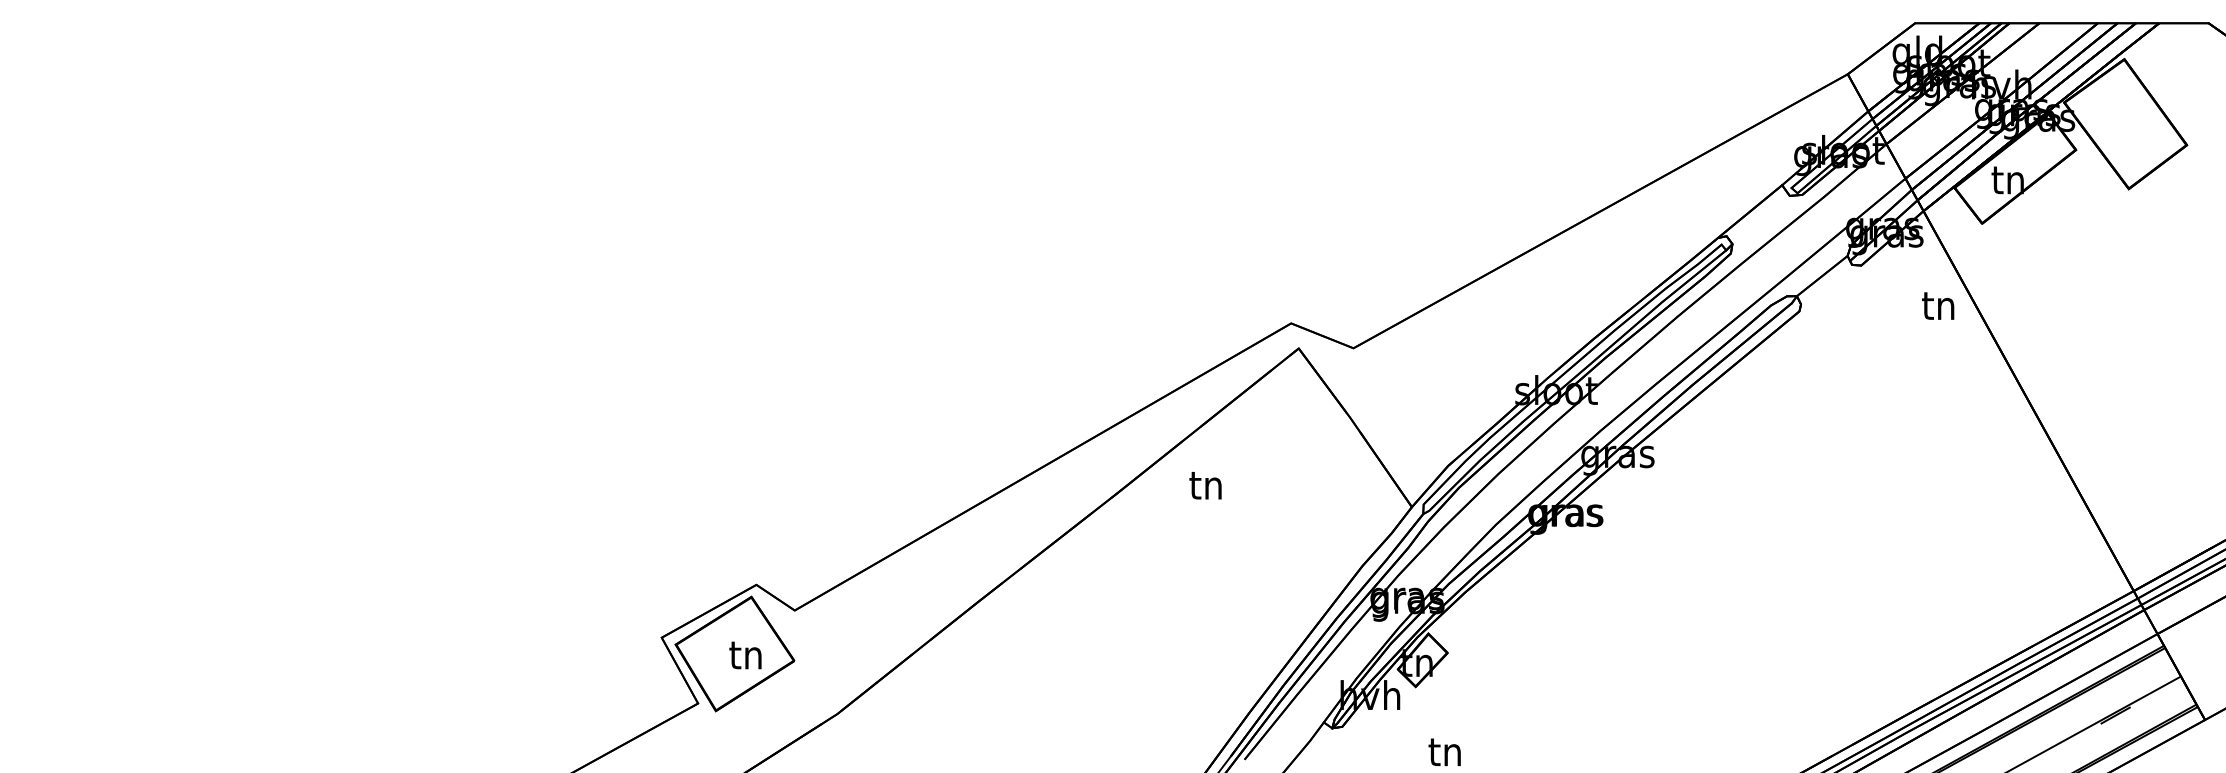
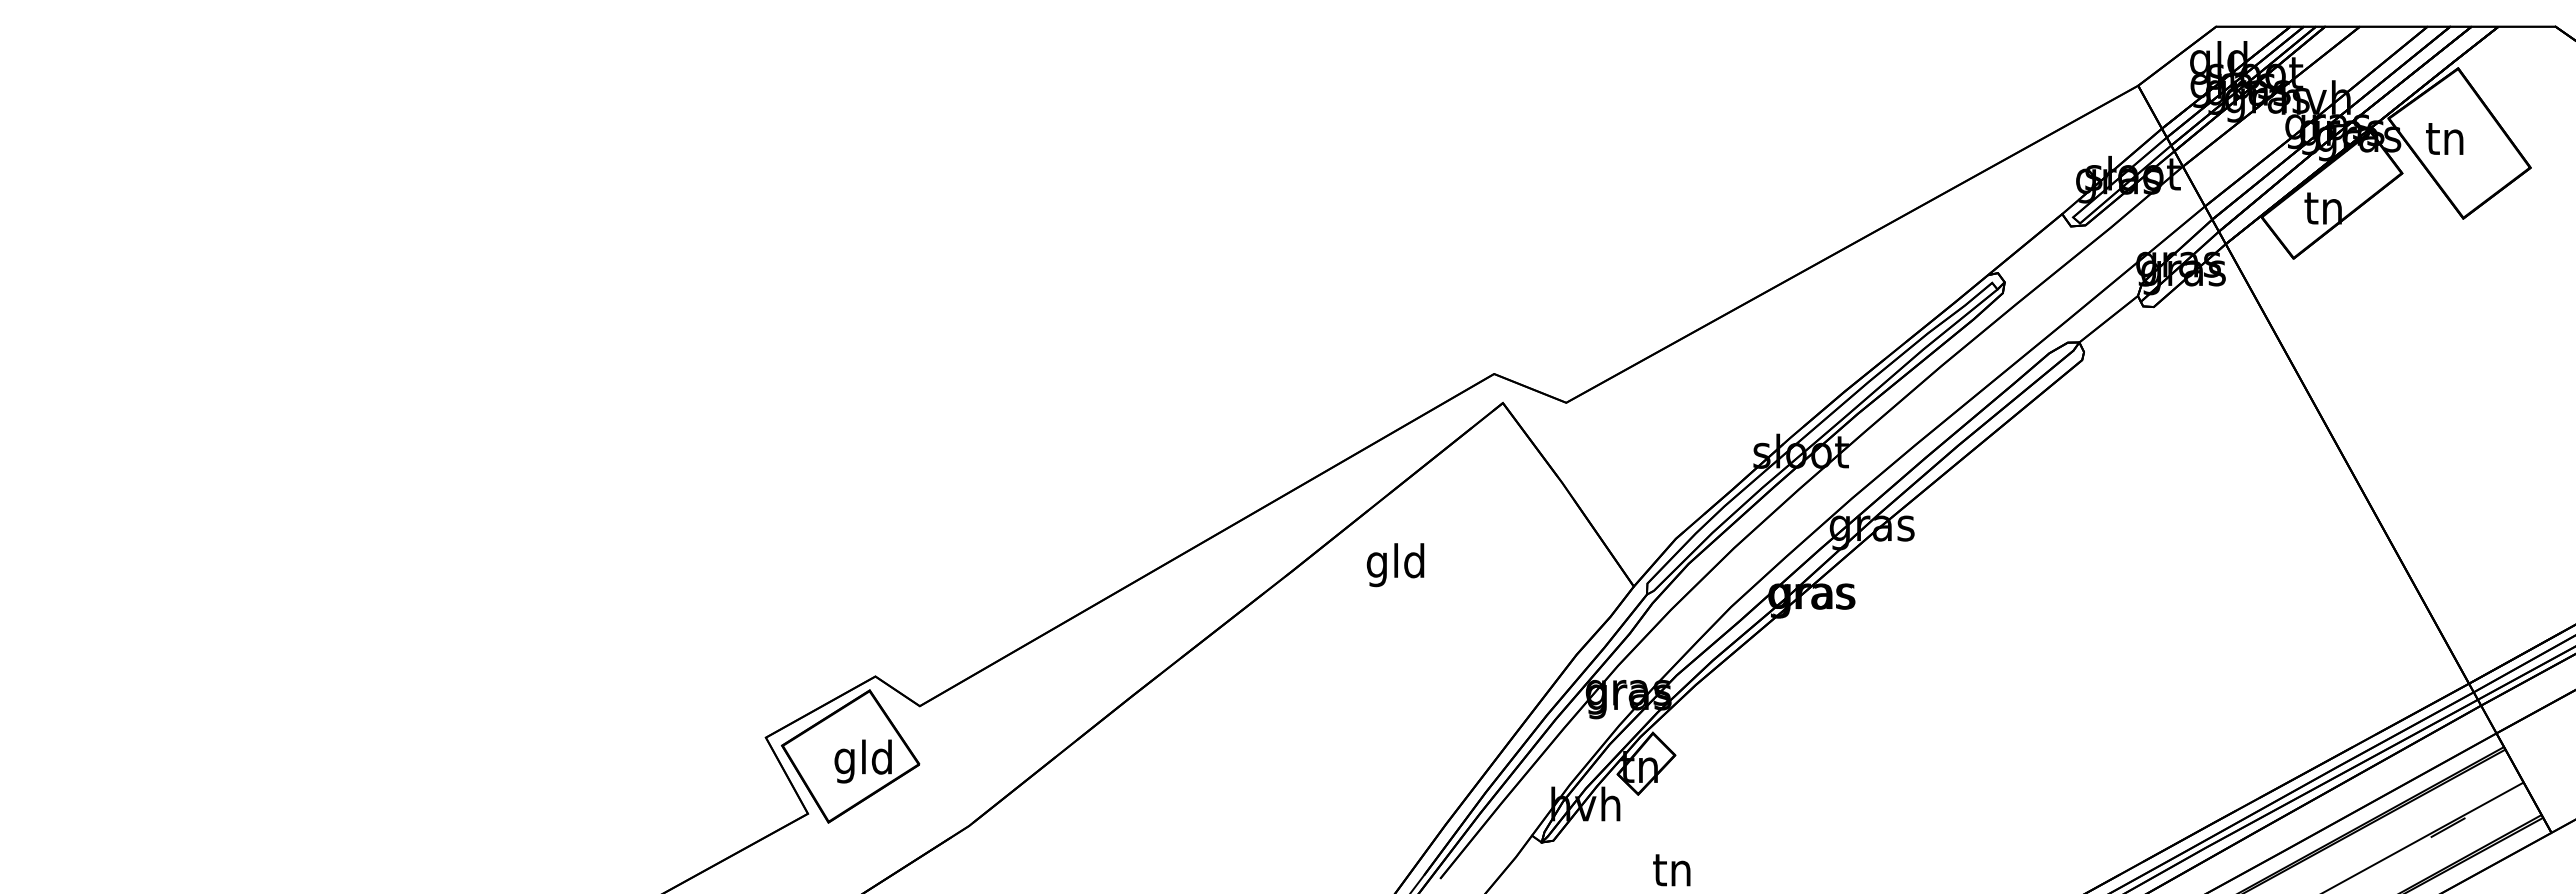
text: (1937, 305) -> (2444, 138), moved
text: (1205, 488) -> (1395, 565), tn -> gld
text: (745, 658) -> (862, 761), tn -> gld

